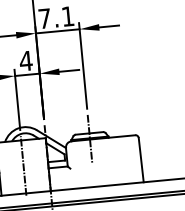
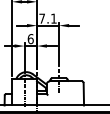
text: (25, 61) -> (30, 39), 4 -> 6

